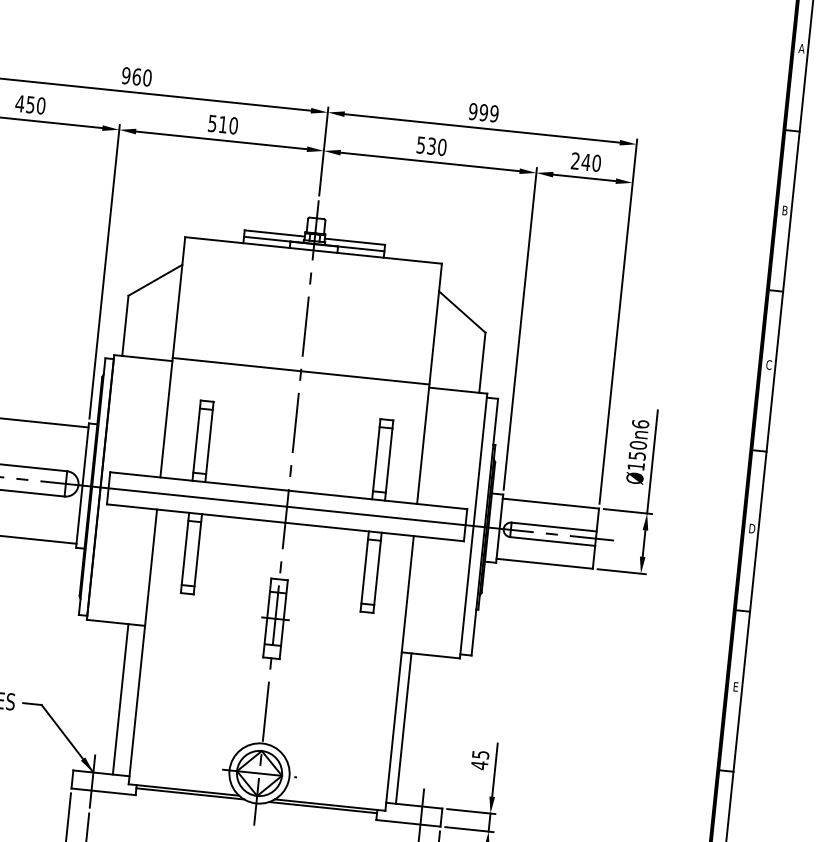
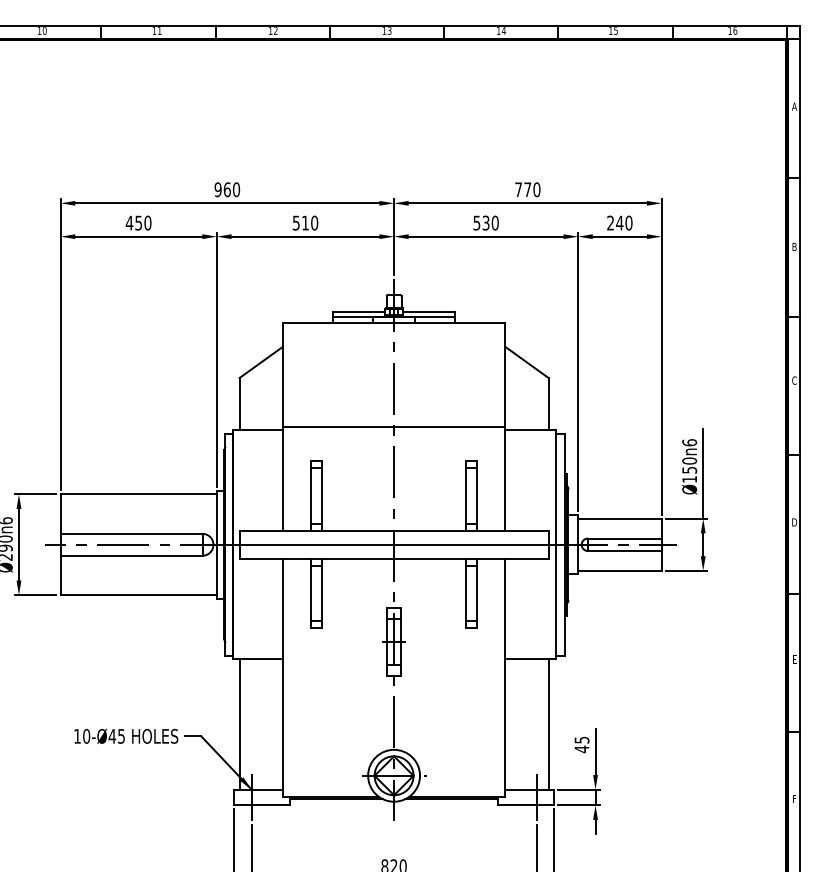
text: (483, 112) -> (527, 189), 999 -> 770
line: (120, 699) -> (239, 724), moved
line: (403, 728) -> (548, 724), moved

